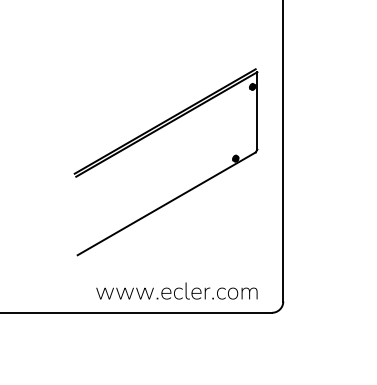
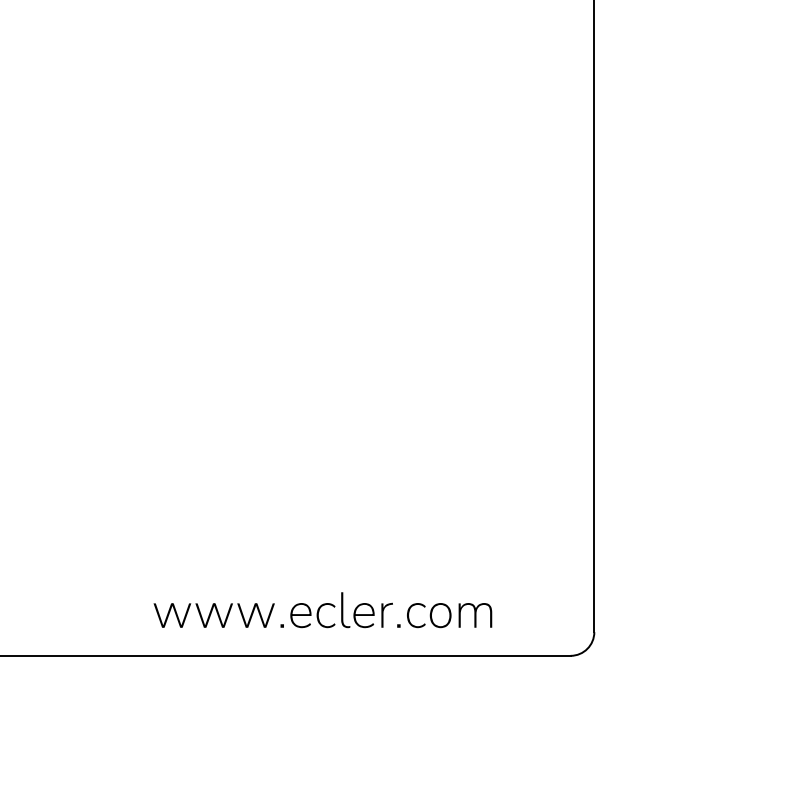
part: (148, 136) -> (311, 286), removed
text: (176, 290) -> (322, 609), moved

